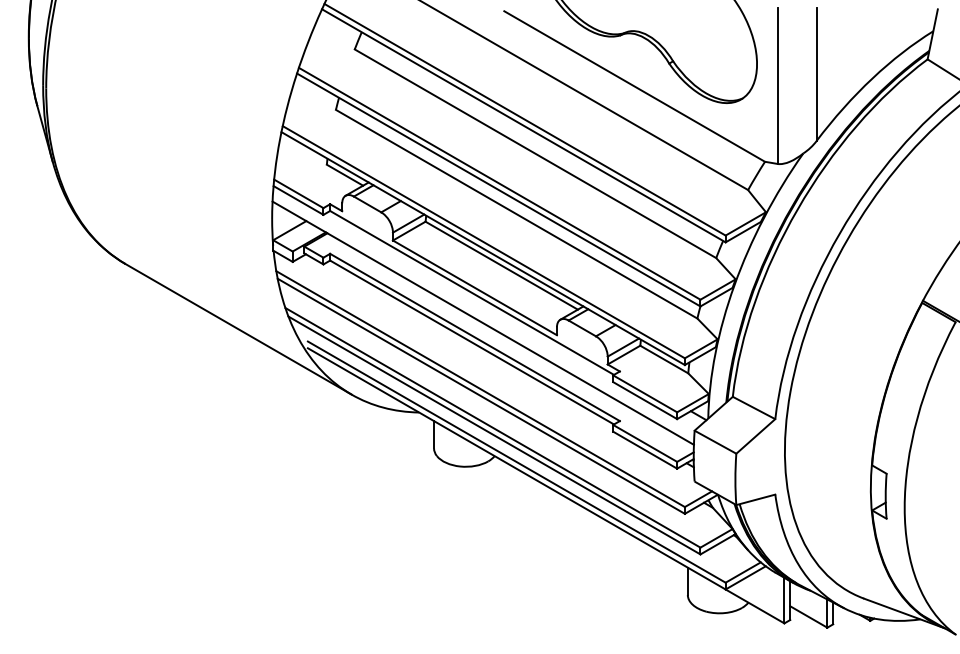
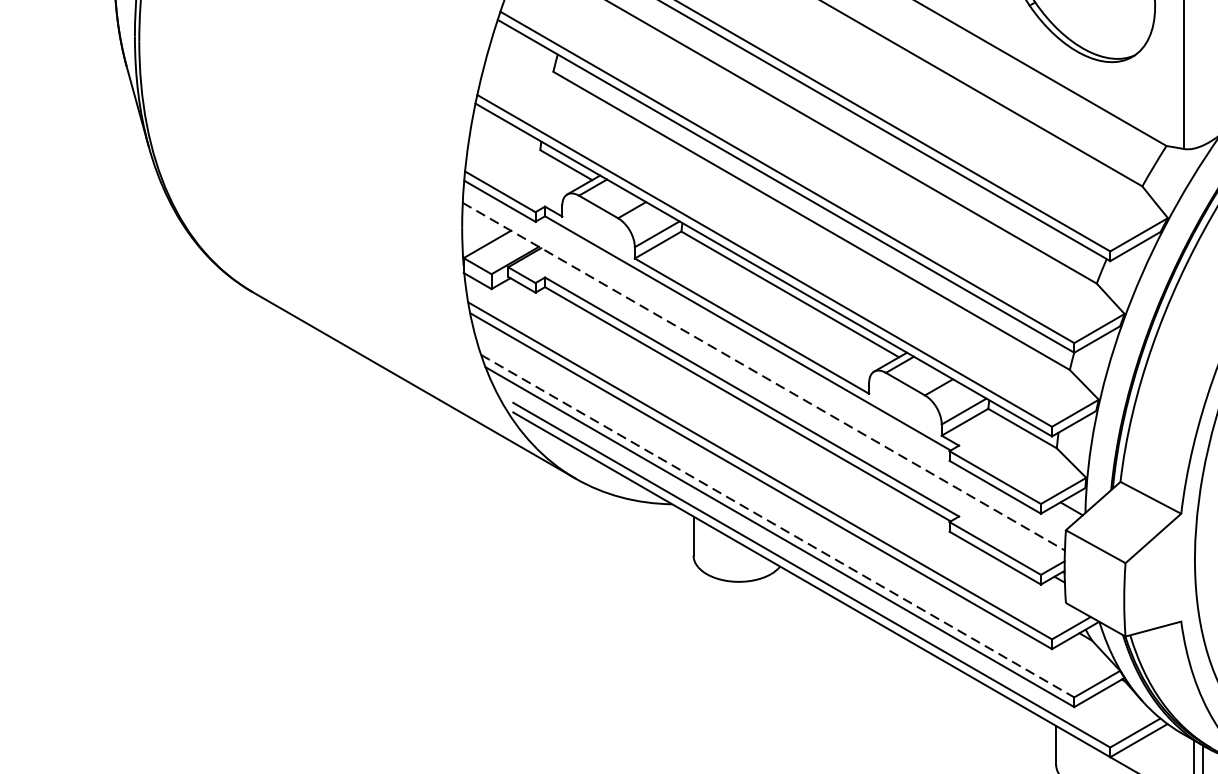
line: (483, 323) -> (764, 377), solid -> dashed
line: (492, 427) -> (777, 525), solid -> dashed

